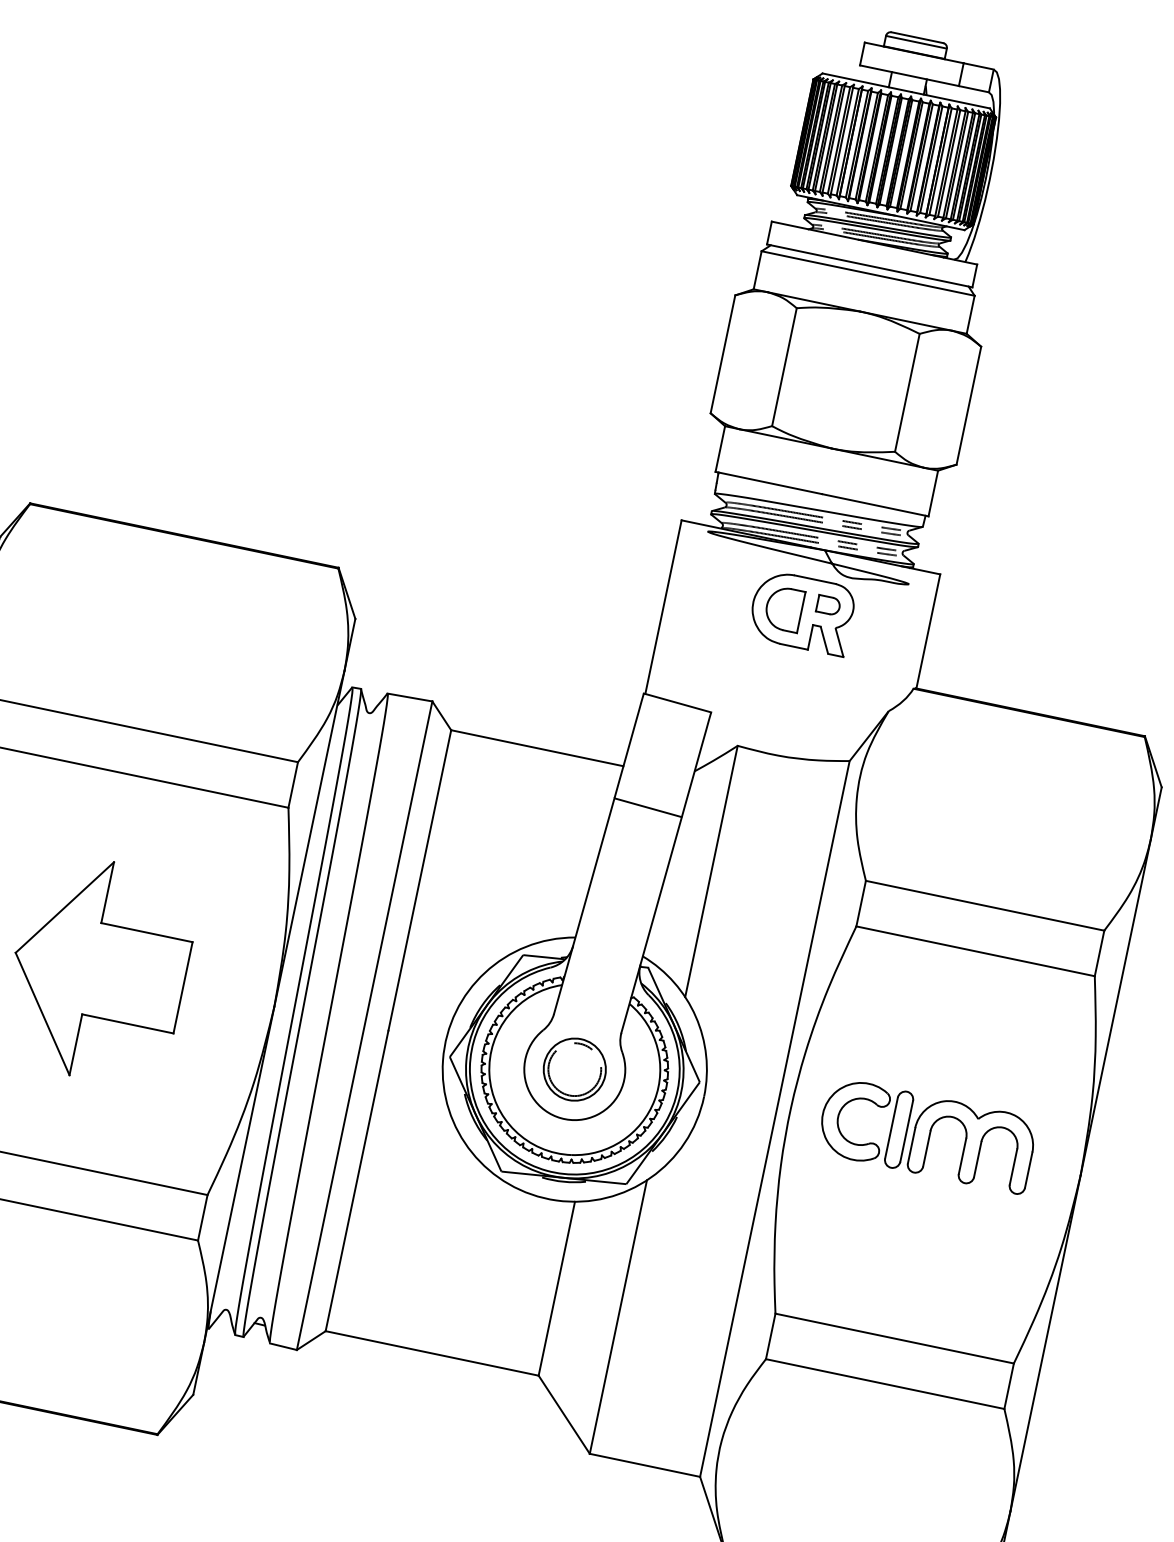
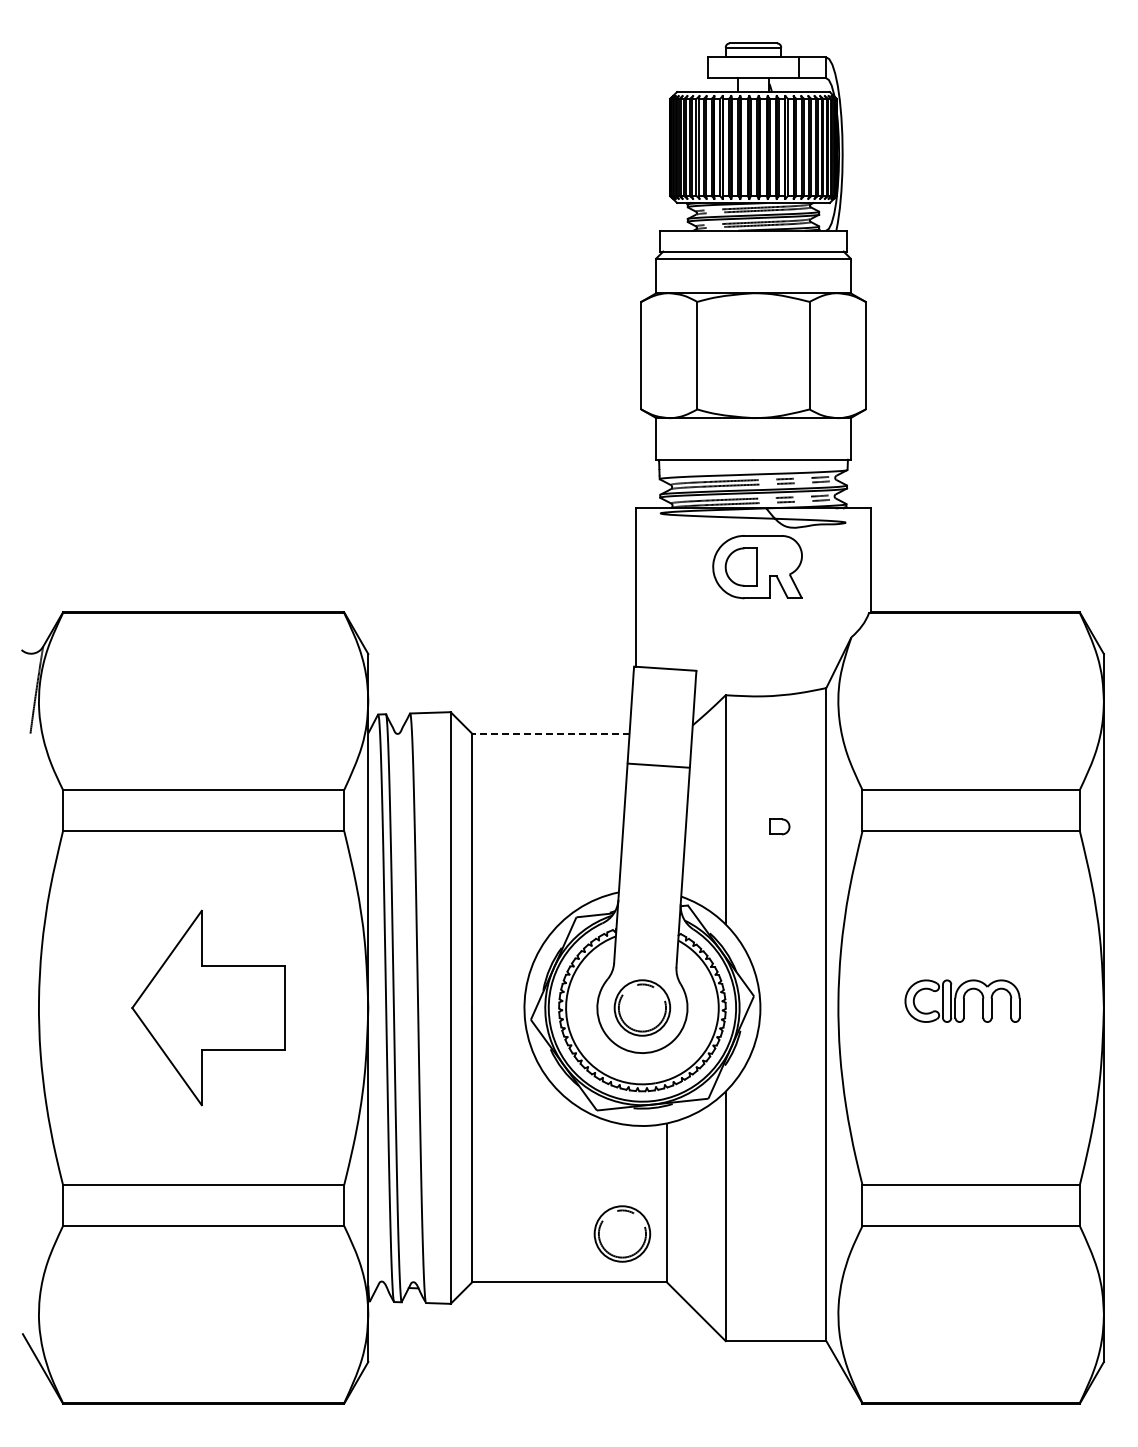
part: (828, 605) -> (779, 826), moved
line: (536, 747) -> (550, 733), solid -> dashed
part: (927, 1134) -> (962, 1000), size x0.6
part: (501, 1312) -> (622, 1233), added

